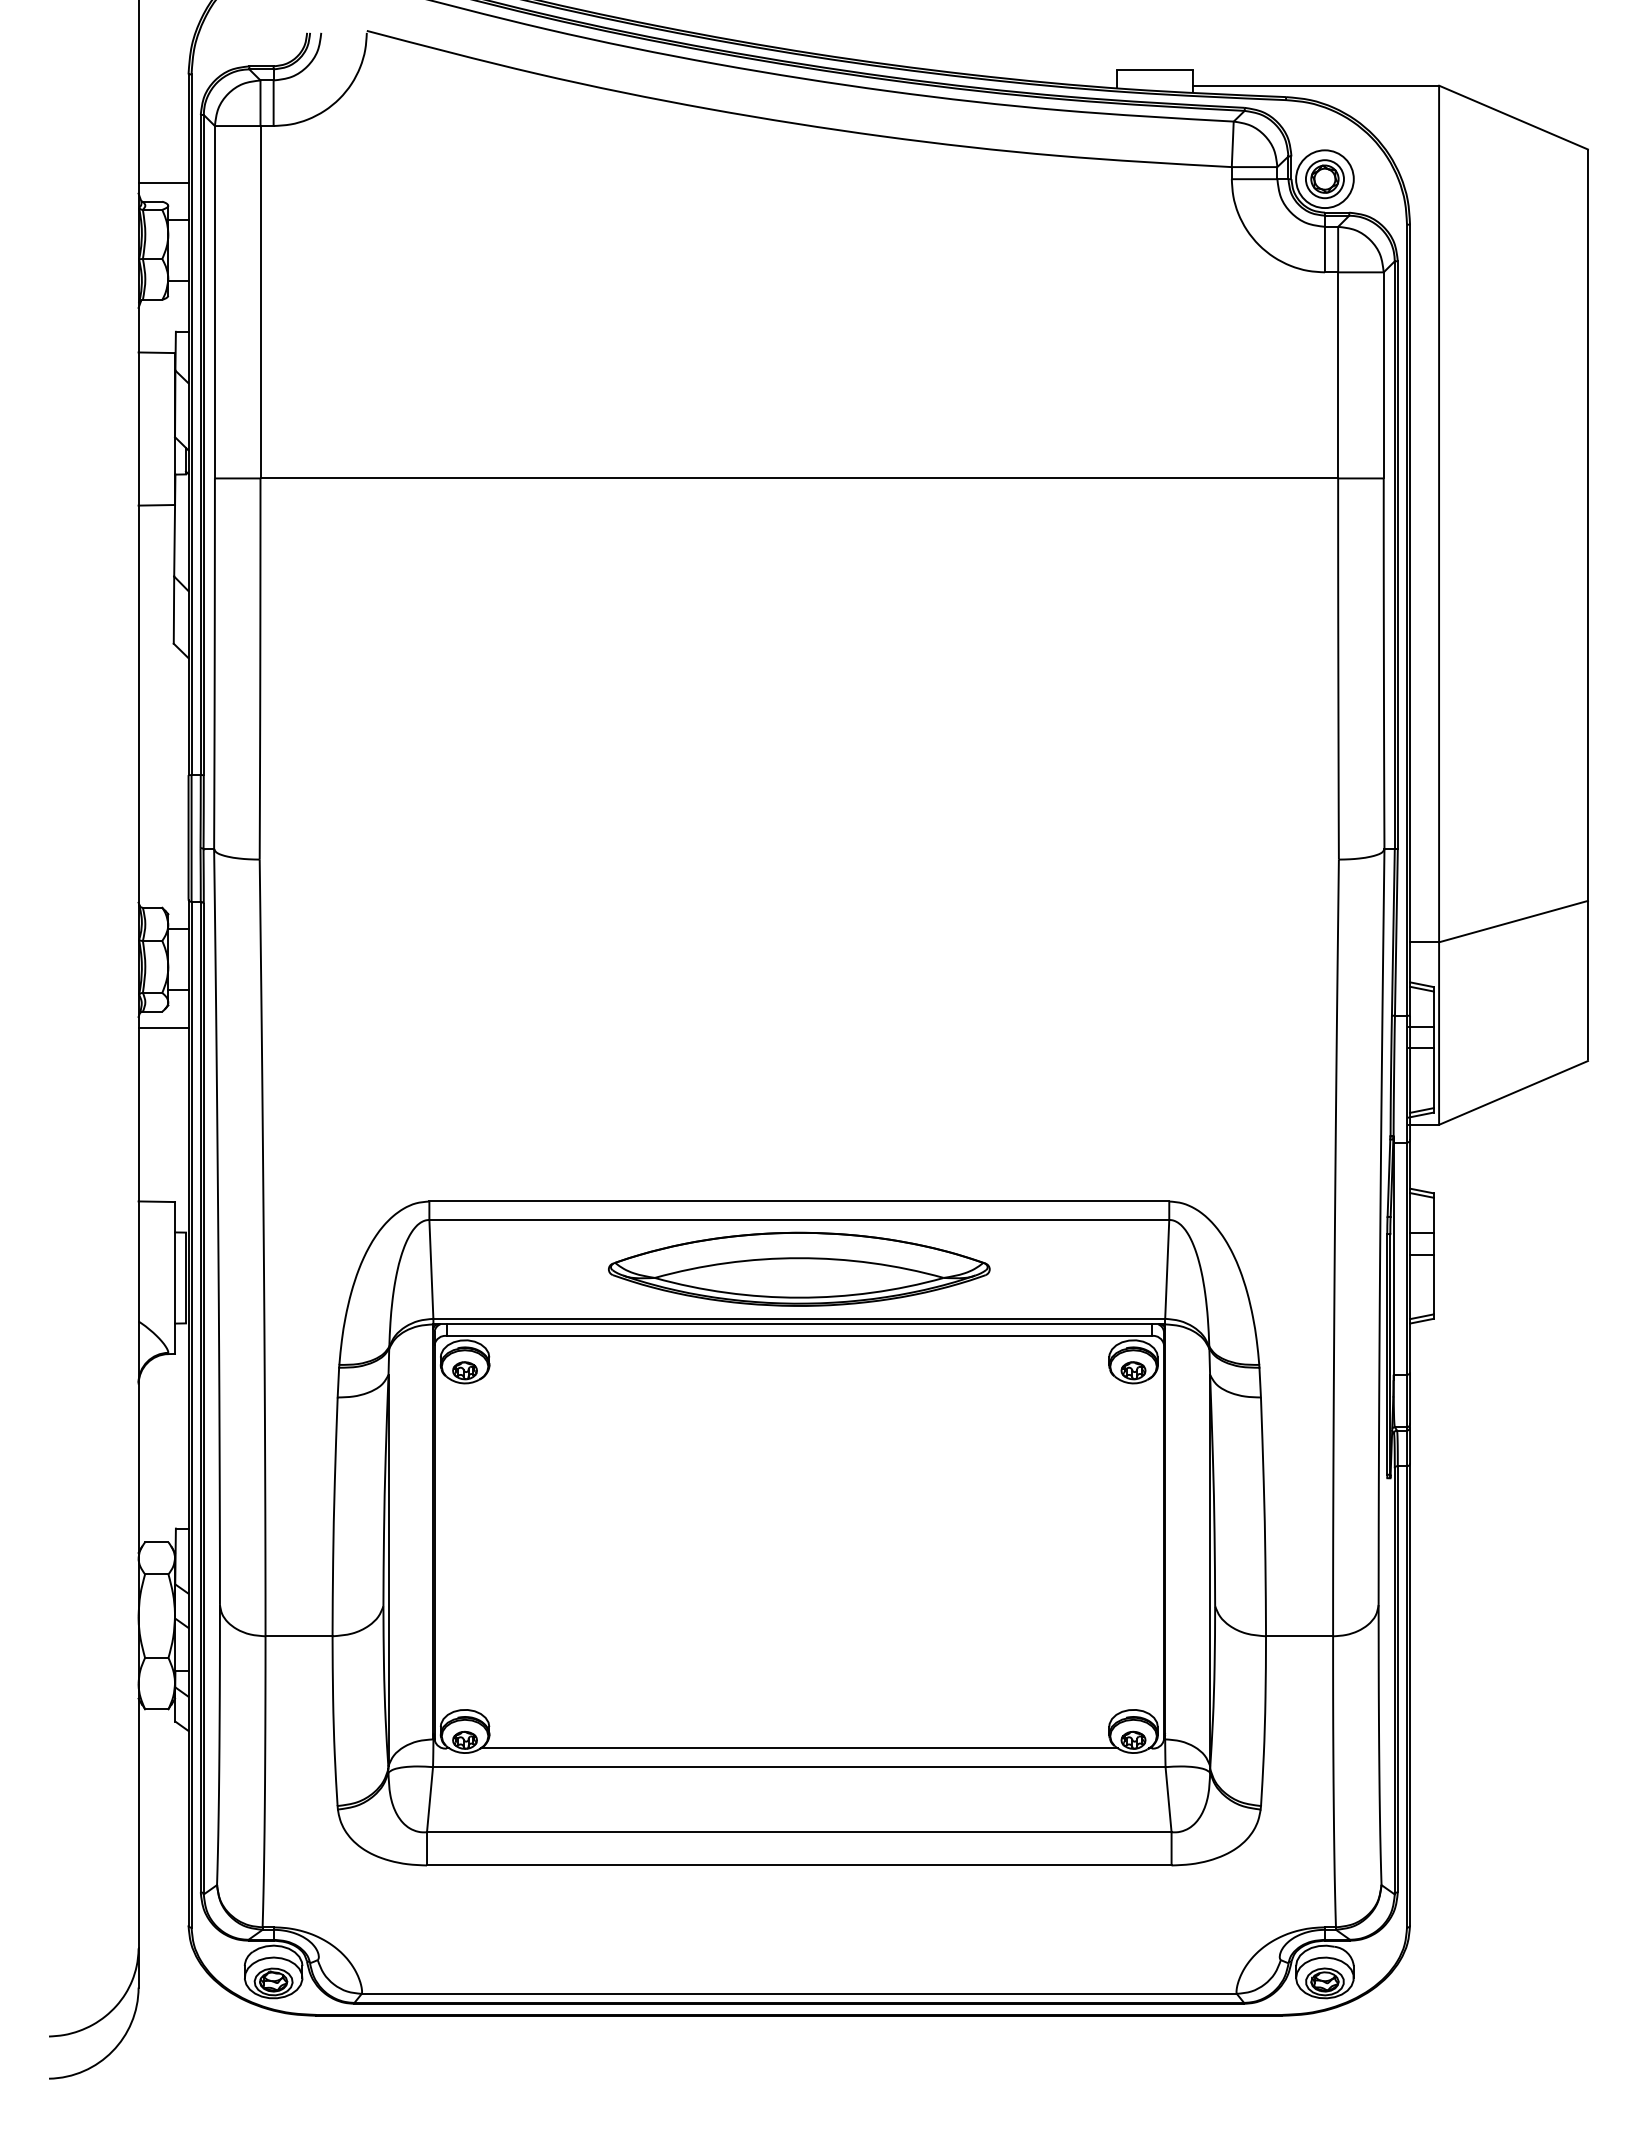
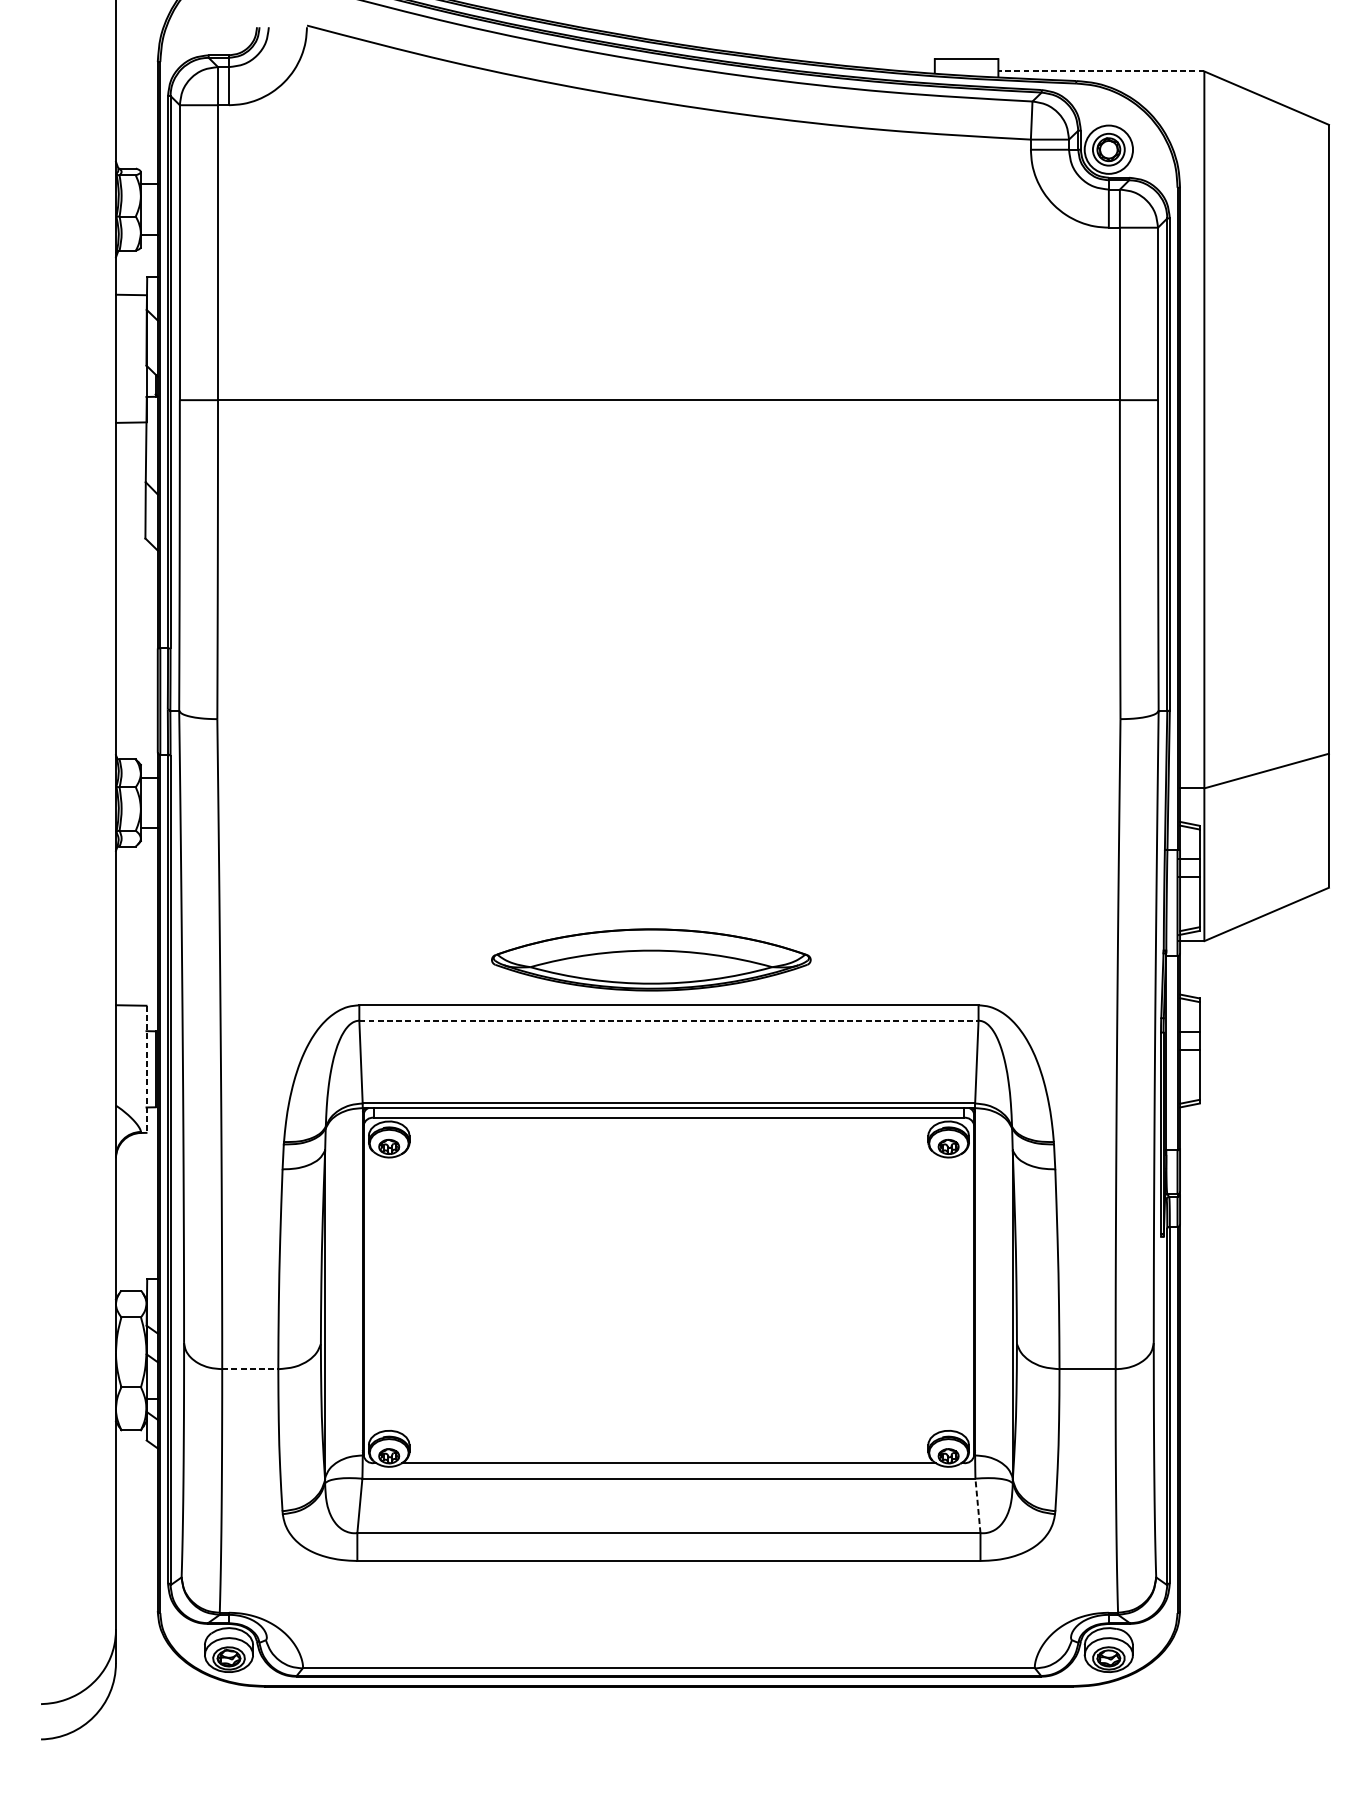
line: (1315, 85) -> (1100, 71), solid -> dashed
line: (163, 182) -> (136, 152), removed
line: (163, 1027) -> (136, 859), removed
line: (799, 1219) -> (669, 1020), solid -> dashed
part: (799, 1268) -> (651, 959), moved
line: (175, 1278) -> (146, 1069), solid -> dashed
line: (299, 1636) -> (250, 1369), solid -> dashed
line: (1168, 1799) -> (977, 1505), solid -> dashed

